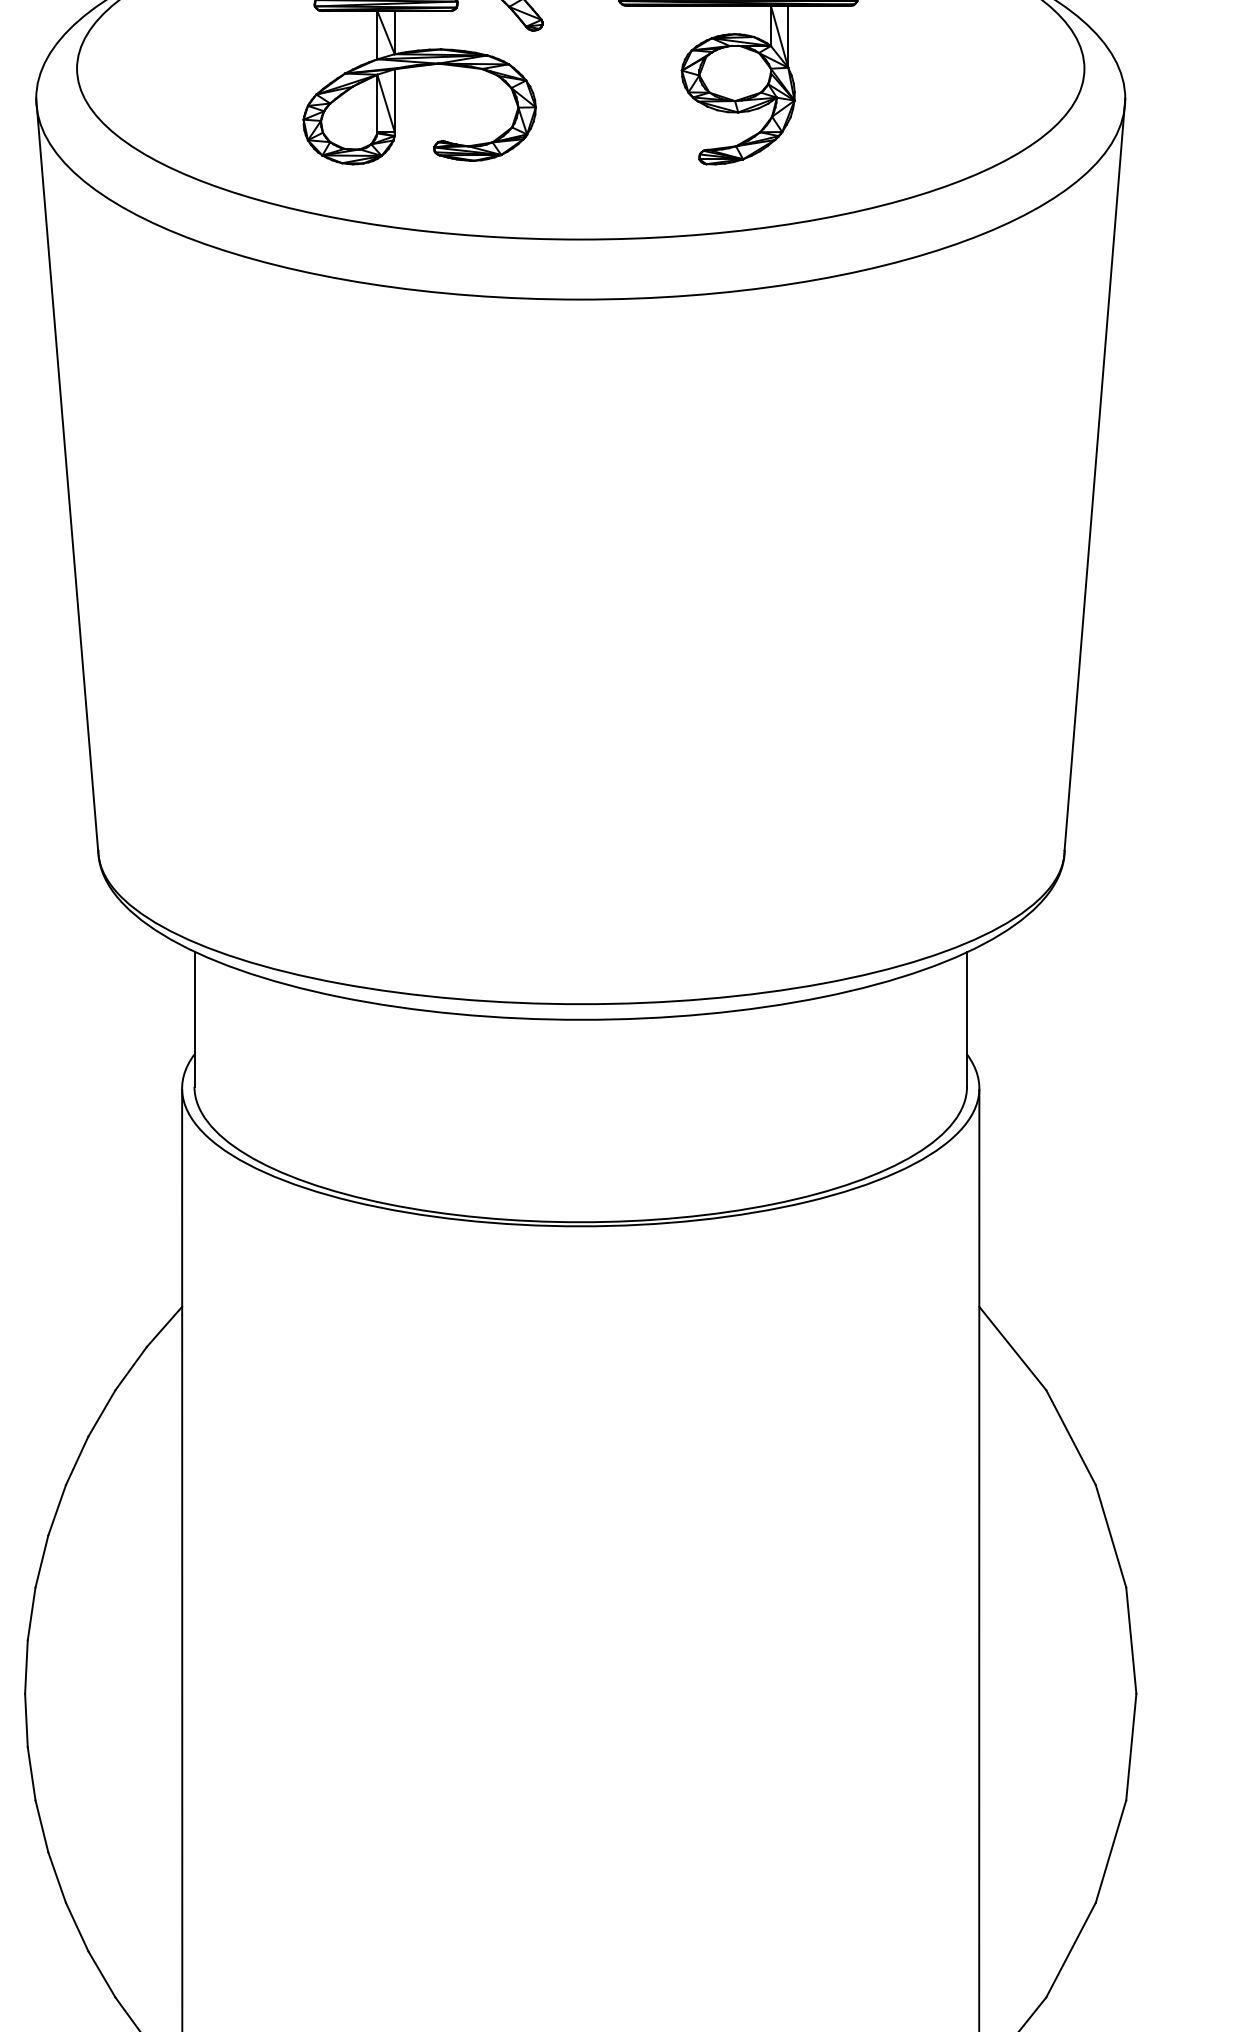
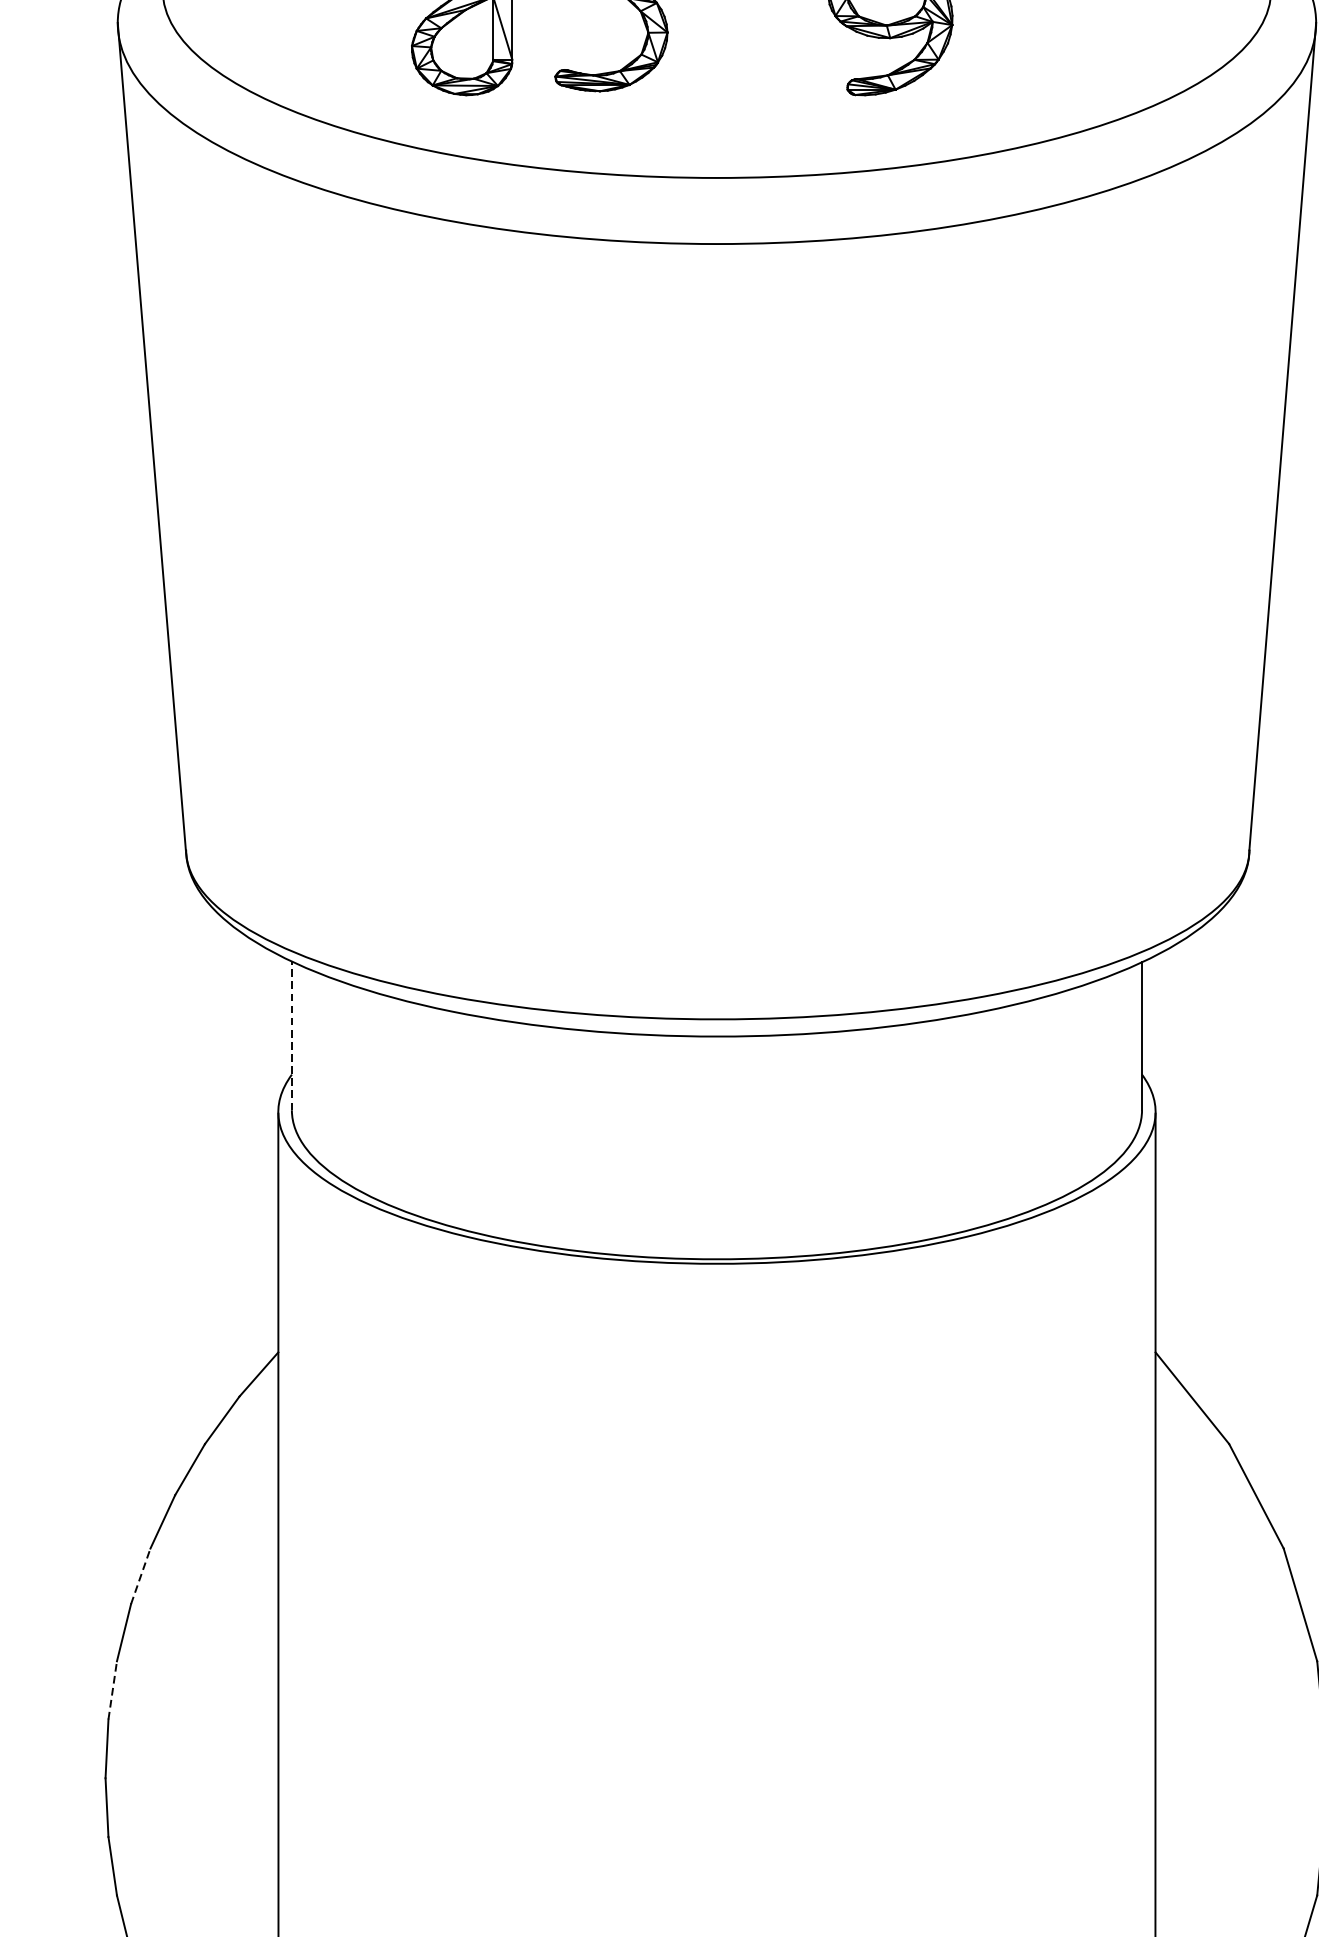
line: (194, 1018) -> (291, 1035), solid -> dashed
line: (57, 1510) -> (141, 1576), solid -> dashed
line: (31, 1614) -> (112, 1690), solid -> dashed

